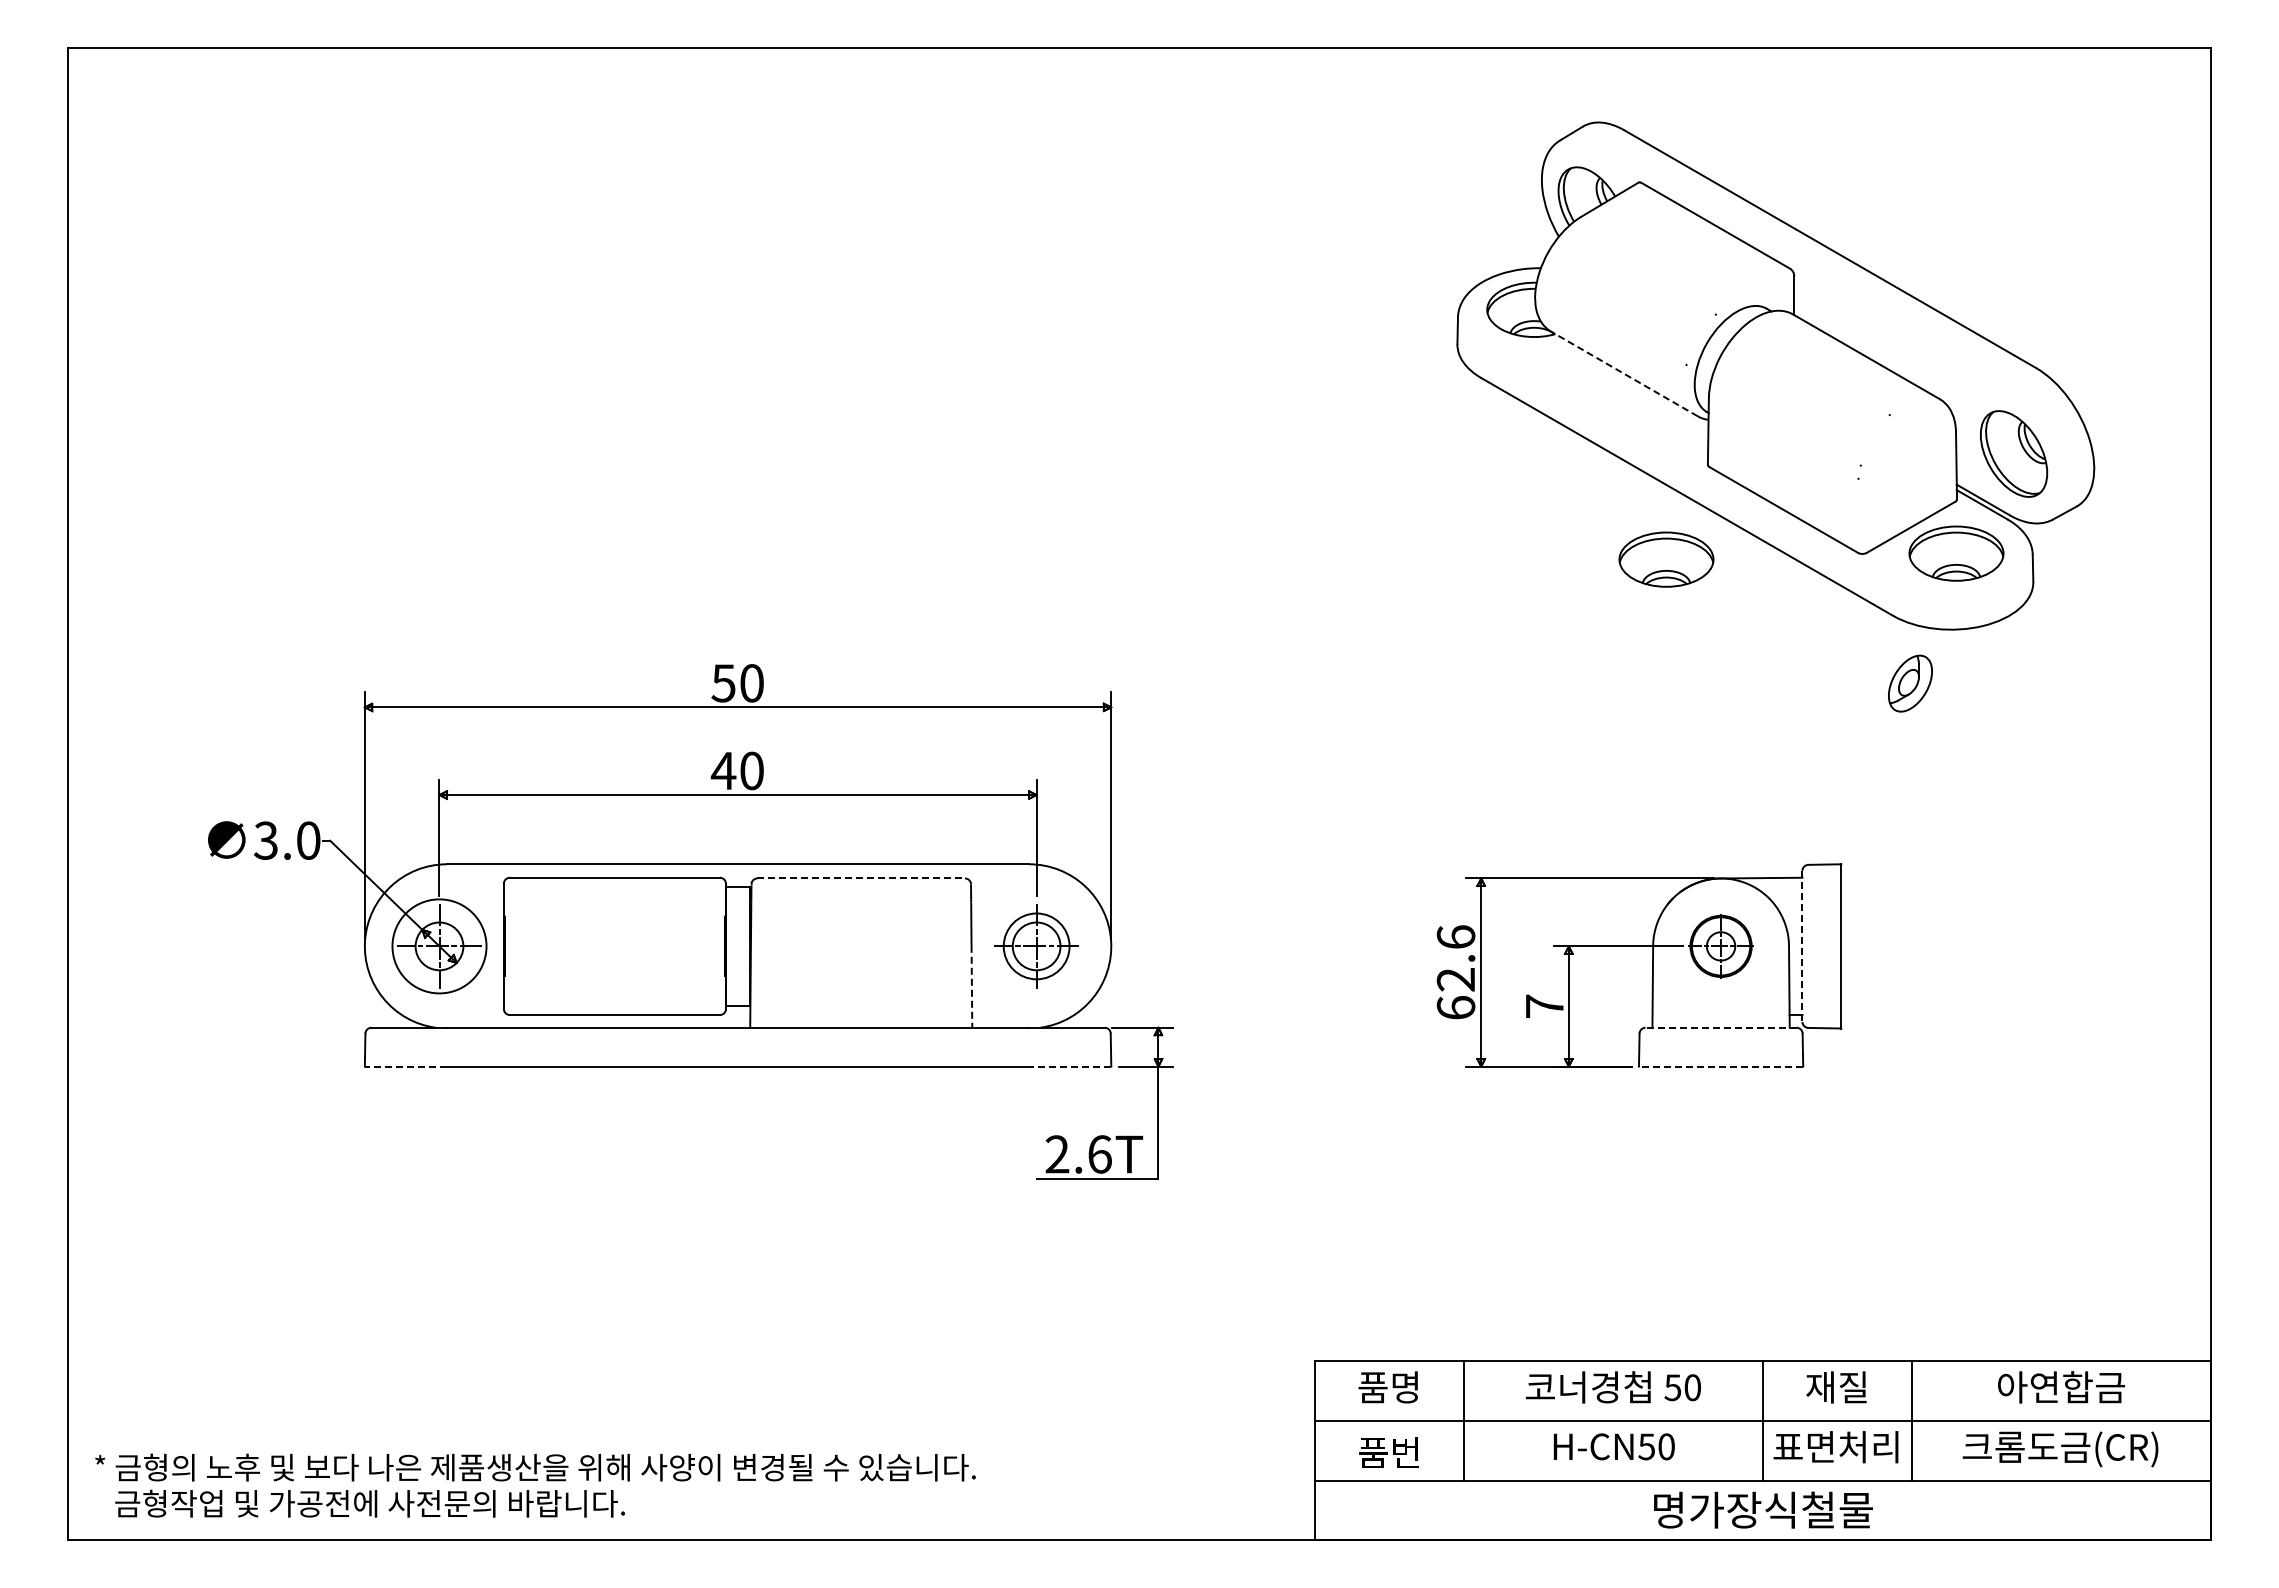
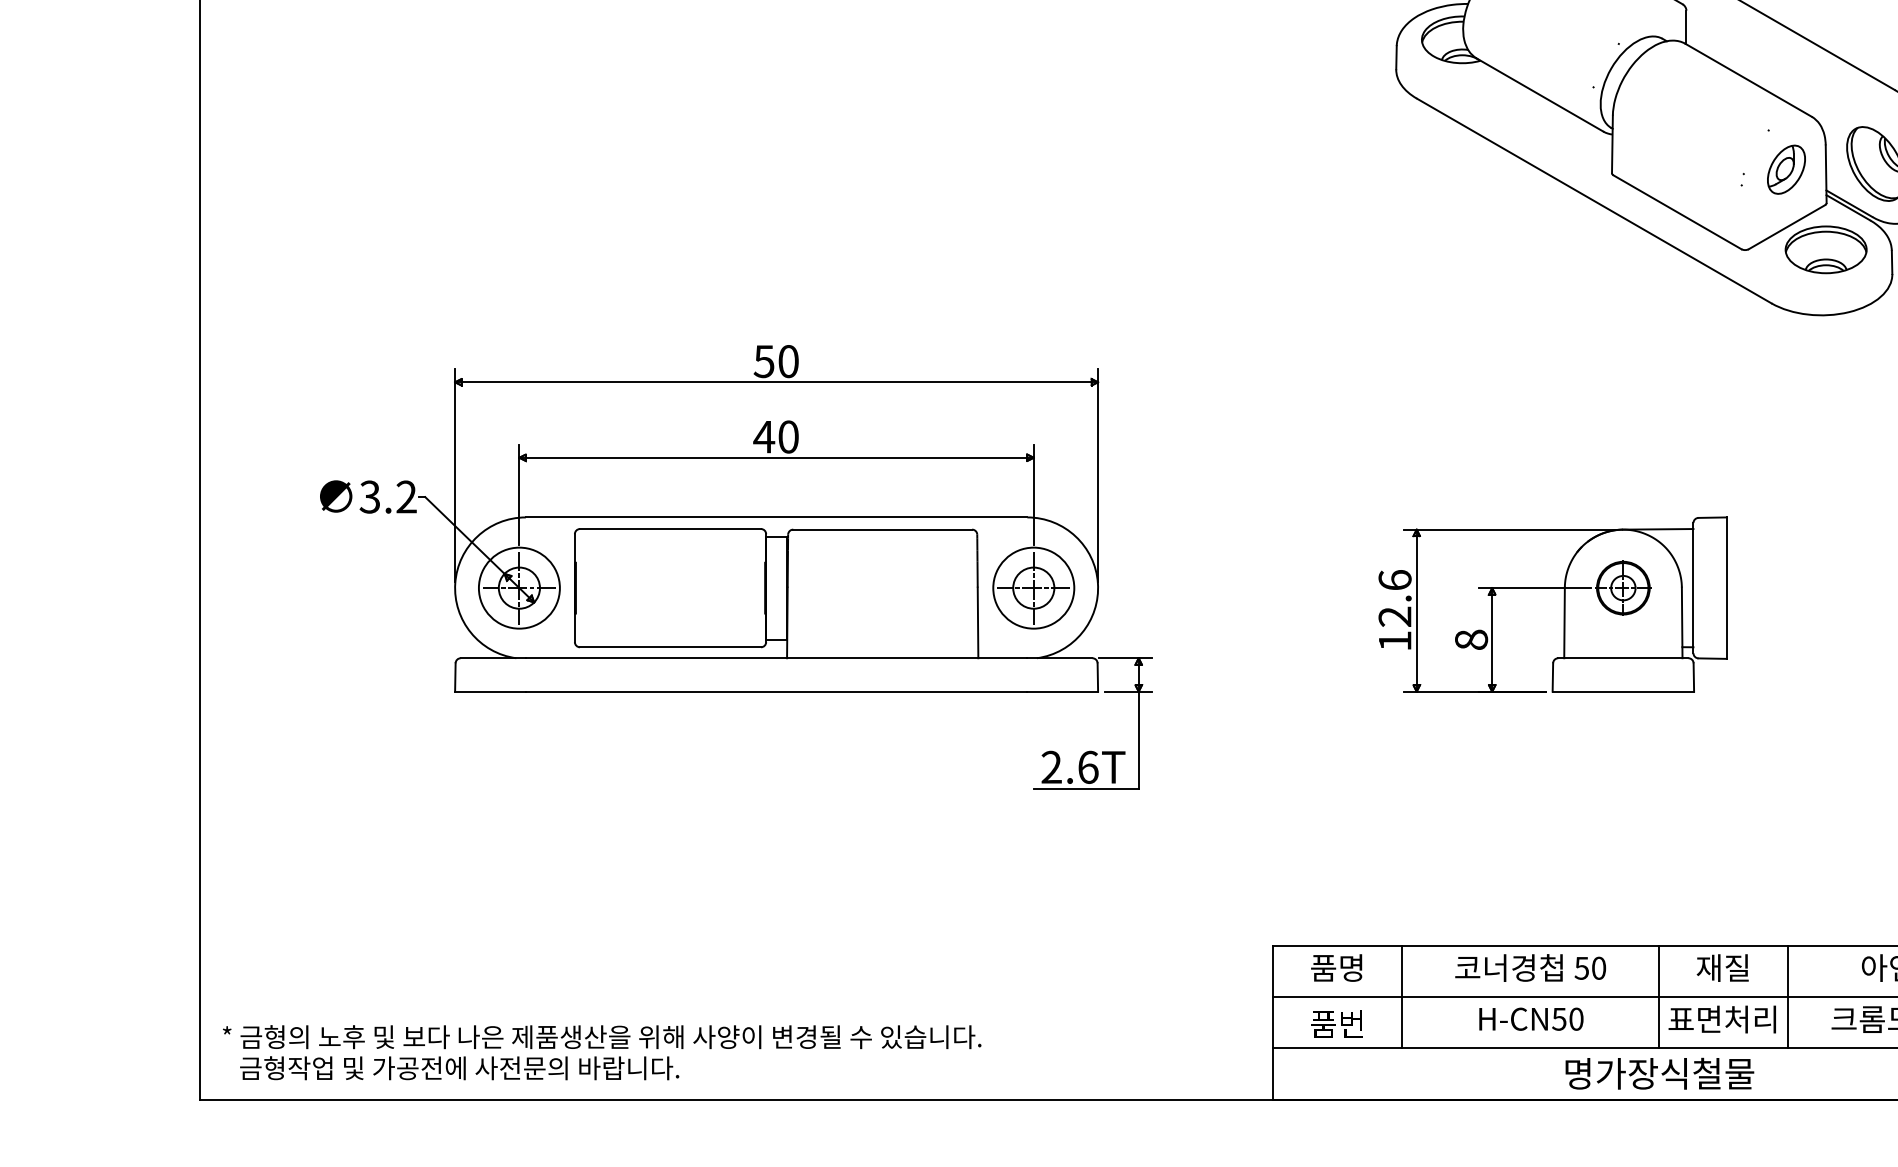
line: (1624, 373) -> (1540, 94), dashed -> solid
part: (1666, 559) -> (1576, 254), removed
part: (1910, 683) -> (1786, 169), moved
text: (308, 840) -> (406, 496), 3.0 -> 3.2
line: (861, 878) -> (882, 529), dashed -> solid
circle: (1036, 946) -> (1033, 588), size x1.43
line: (1802, 946) -> (1693, 588), dashed -> solid
line: (971, 986) -> (977, 622), dashed -> solid
text: (1544, 1006) -> (1471, 639), 7 -> 8
text: (1455, 1007) -> (1394, 640), 62.6 -> 12.6
line: (1721, 1027) -> (1623, 658), dashed -> solid
line: (405, 1066) -> (490, 691), dashed -> solid
line: (1069, 1066) -> (1062, 691), dashed -> solid
line: (1720, 1066) -> (1622, 691), dashed -> solid

